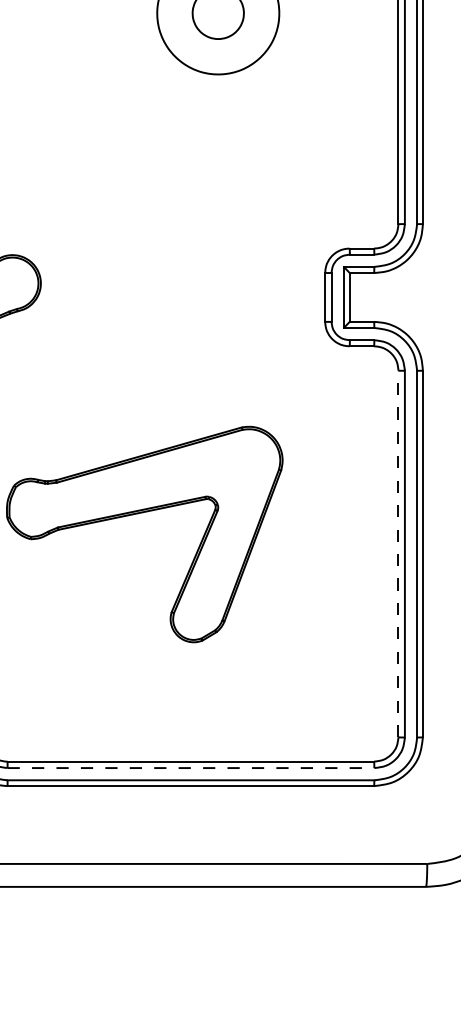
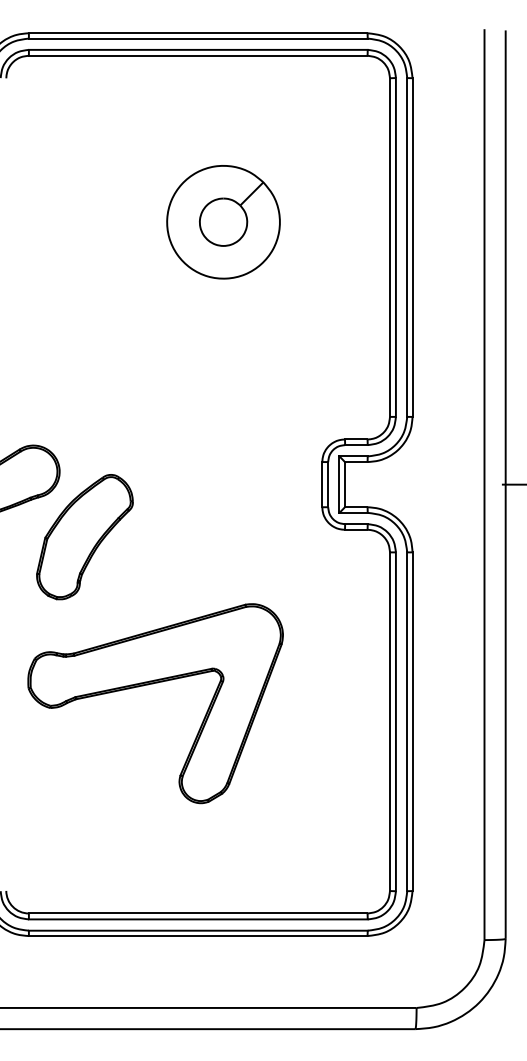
part: (67, 354) -> (84, 537), added
line: (399, 553) -> (390, 721), dashed -> solid
line: (191, 768) -> (198, 919), dashed -> solid

